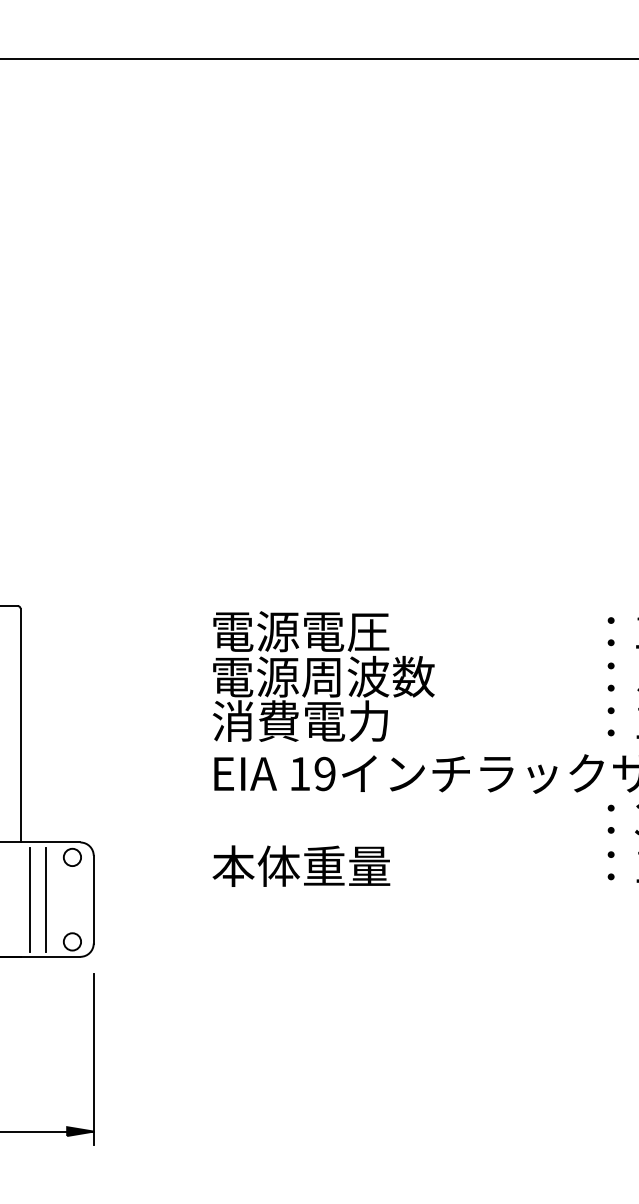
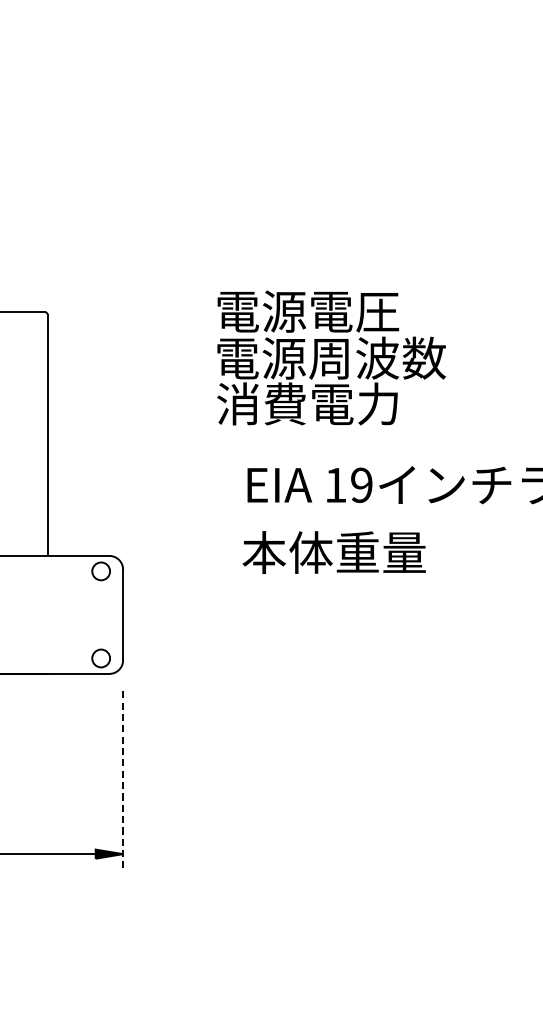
text: (323, 676) -> (331, 357), moved
text: (301, 865) -> (334, 551), moved
line: (29, 899) -> (56, 614), removed
line: (45, 899) -> (73, 614), removed
line: (93, 1059) -> (122, 779), solid -> dashed

